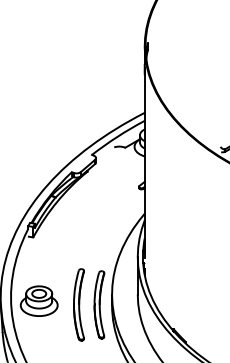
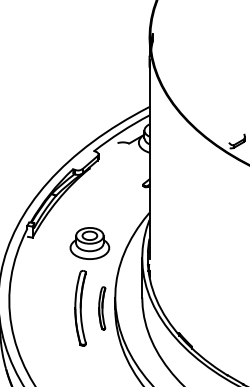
part: (38, 301) -> (89, 243), moved
part: (99, 304) -> (102, 308), size x0.6

